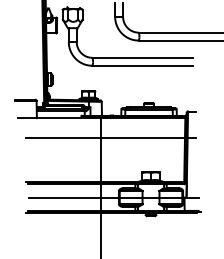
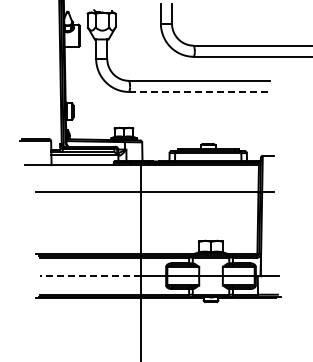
line: (143, 65) -> (200, 91), solid -> dashed
line: (64, 197) -> (89, 276), solid -> dashed

